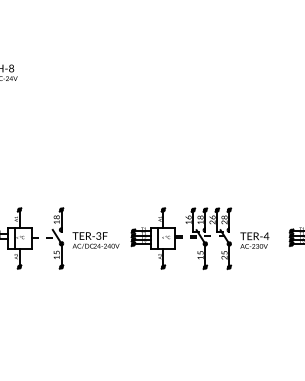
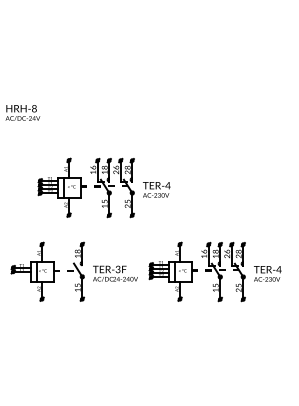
part: (83, 150) -> (103, 187), added

